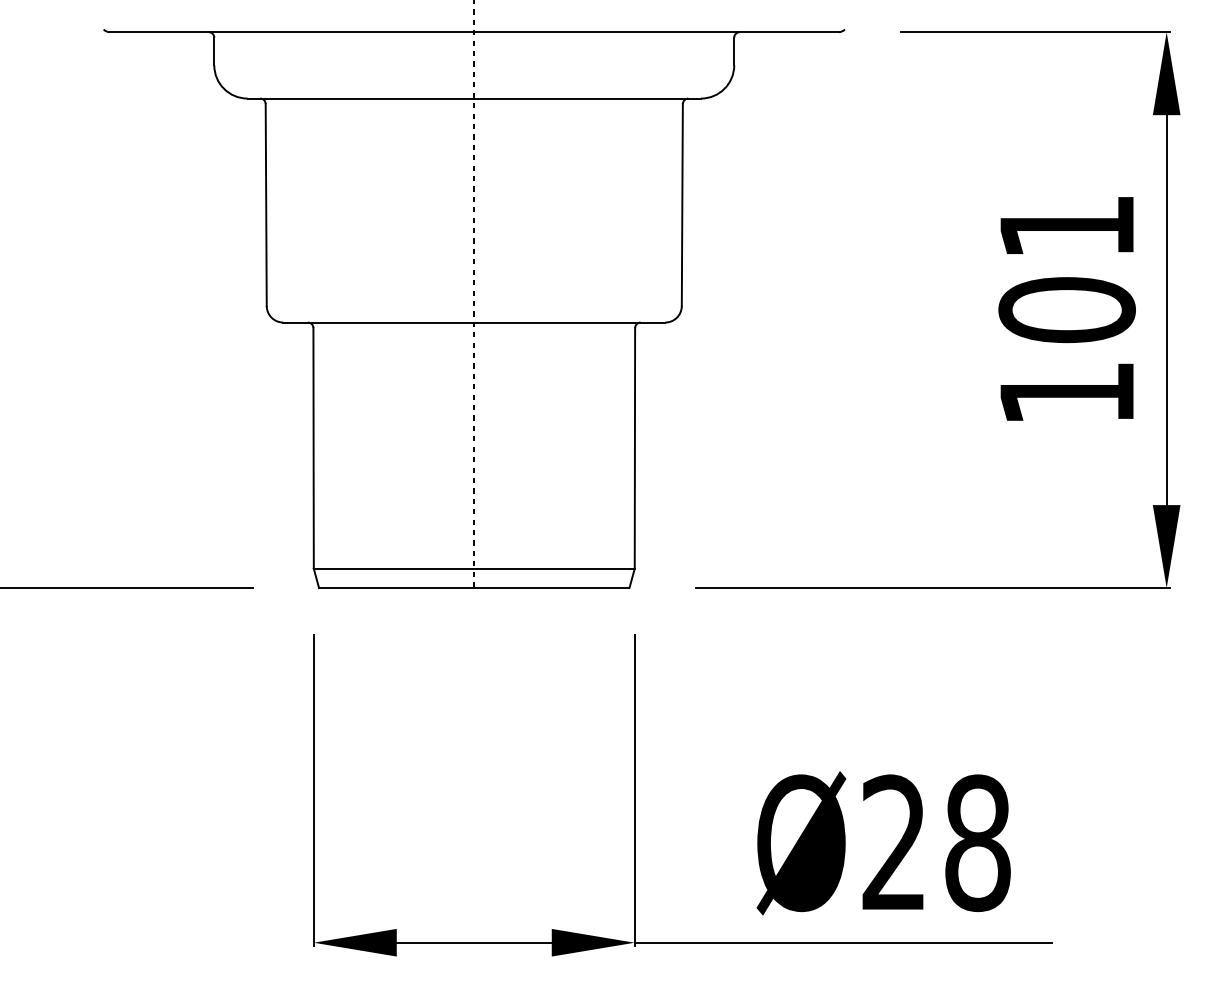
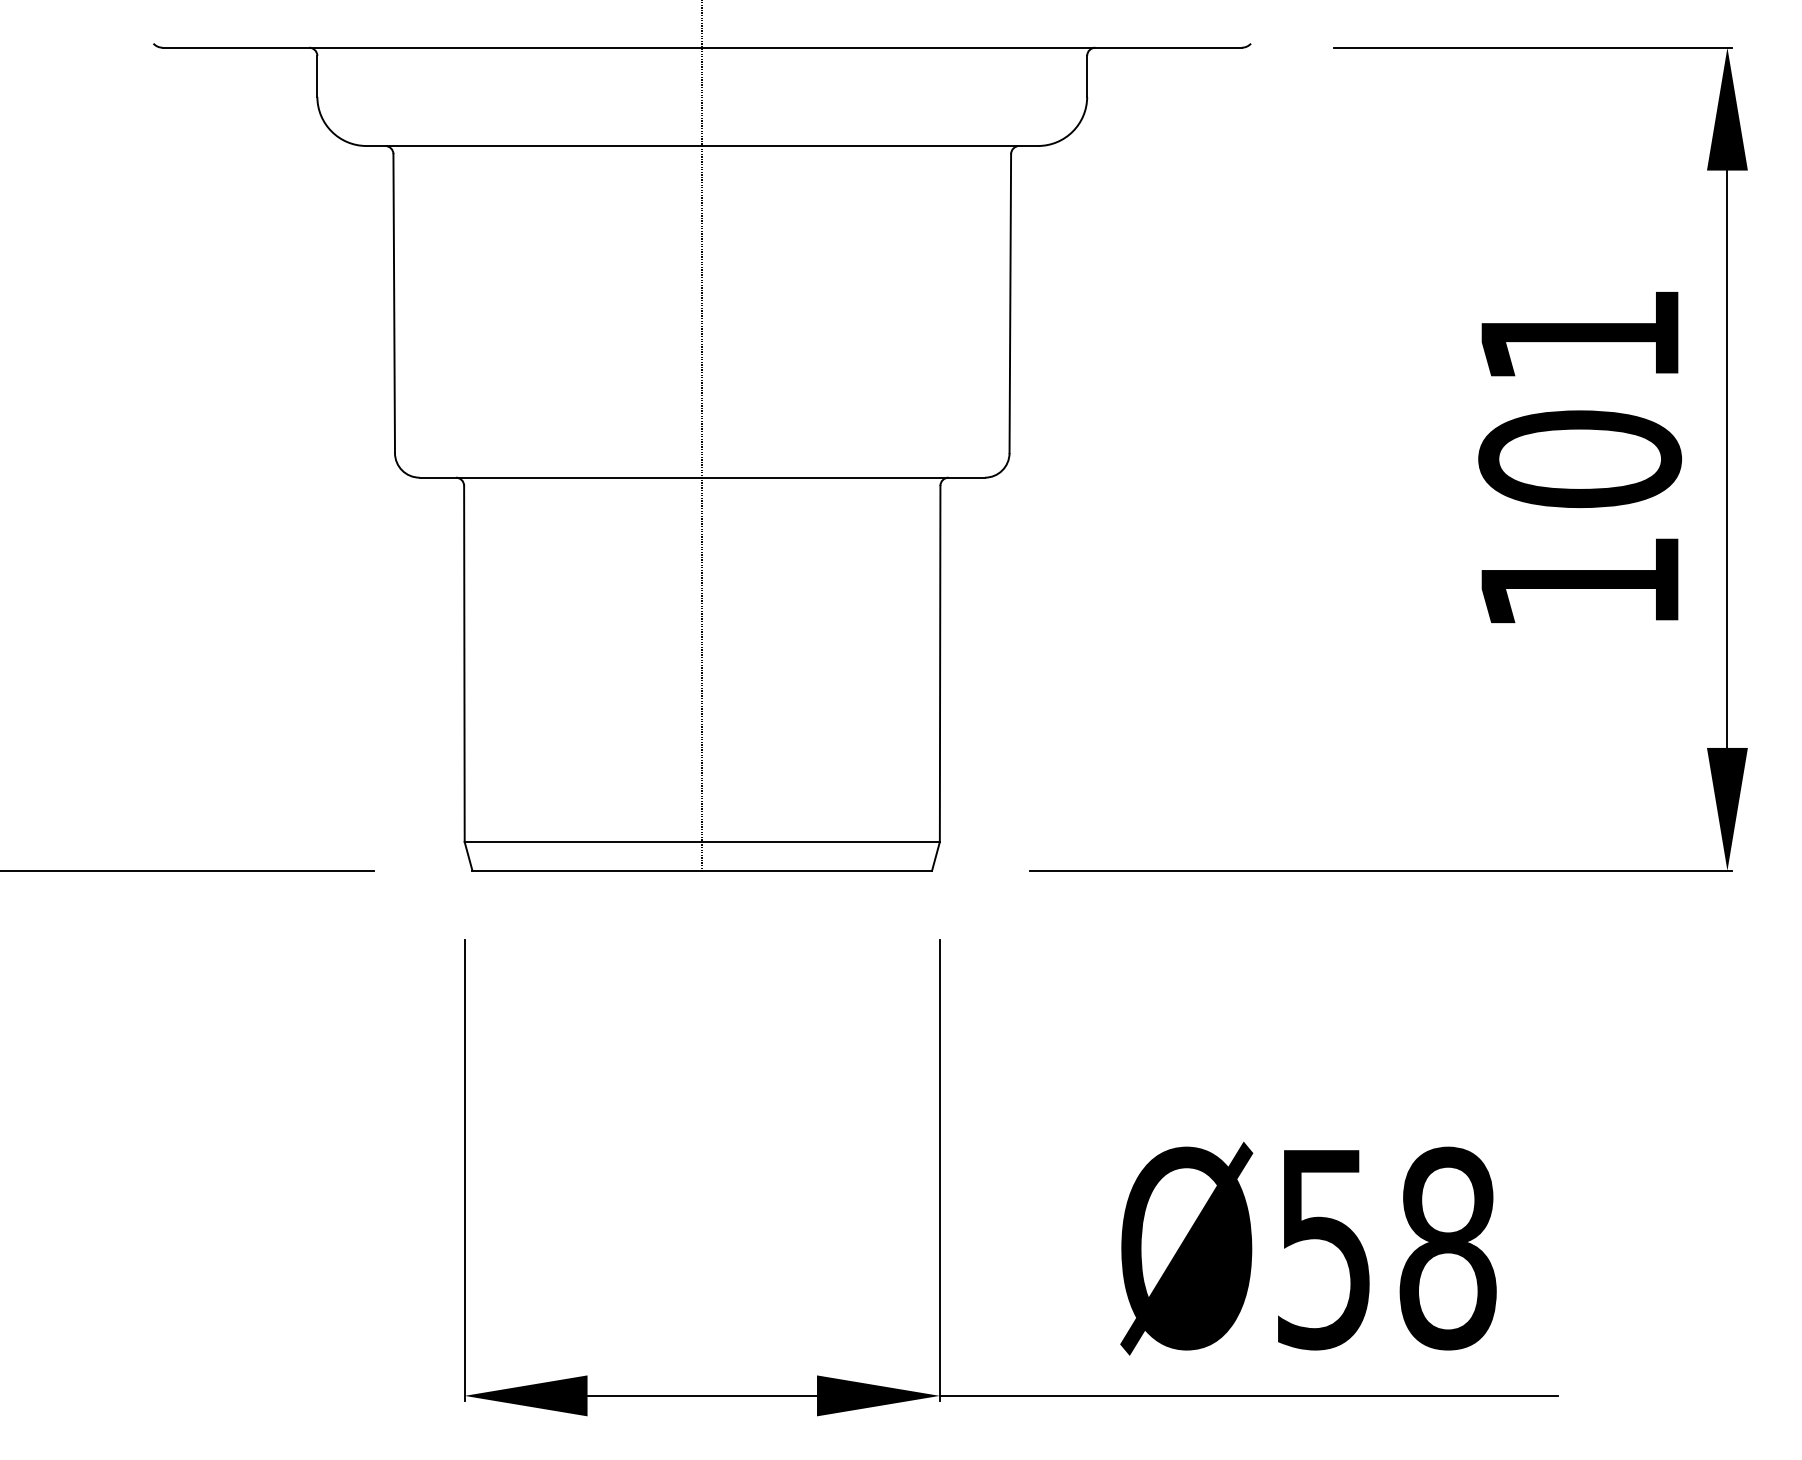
text: (893, 843) -> (1322, 1248), Ø28 -> Ø58

